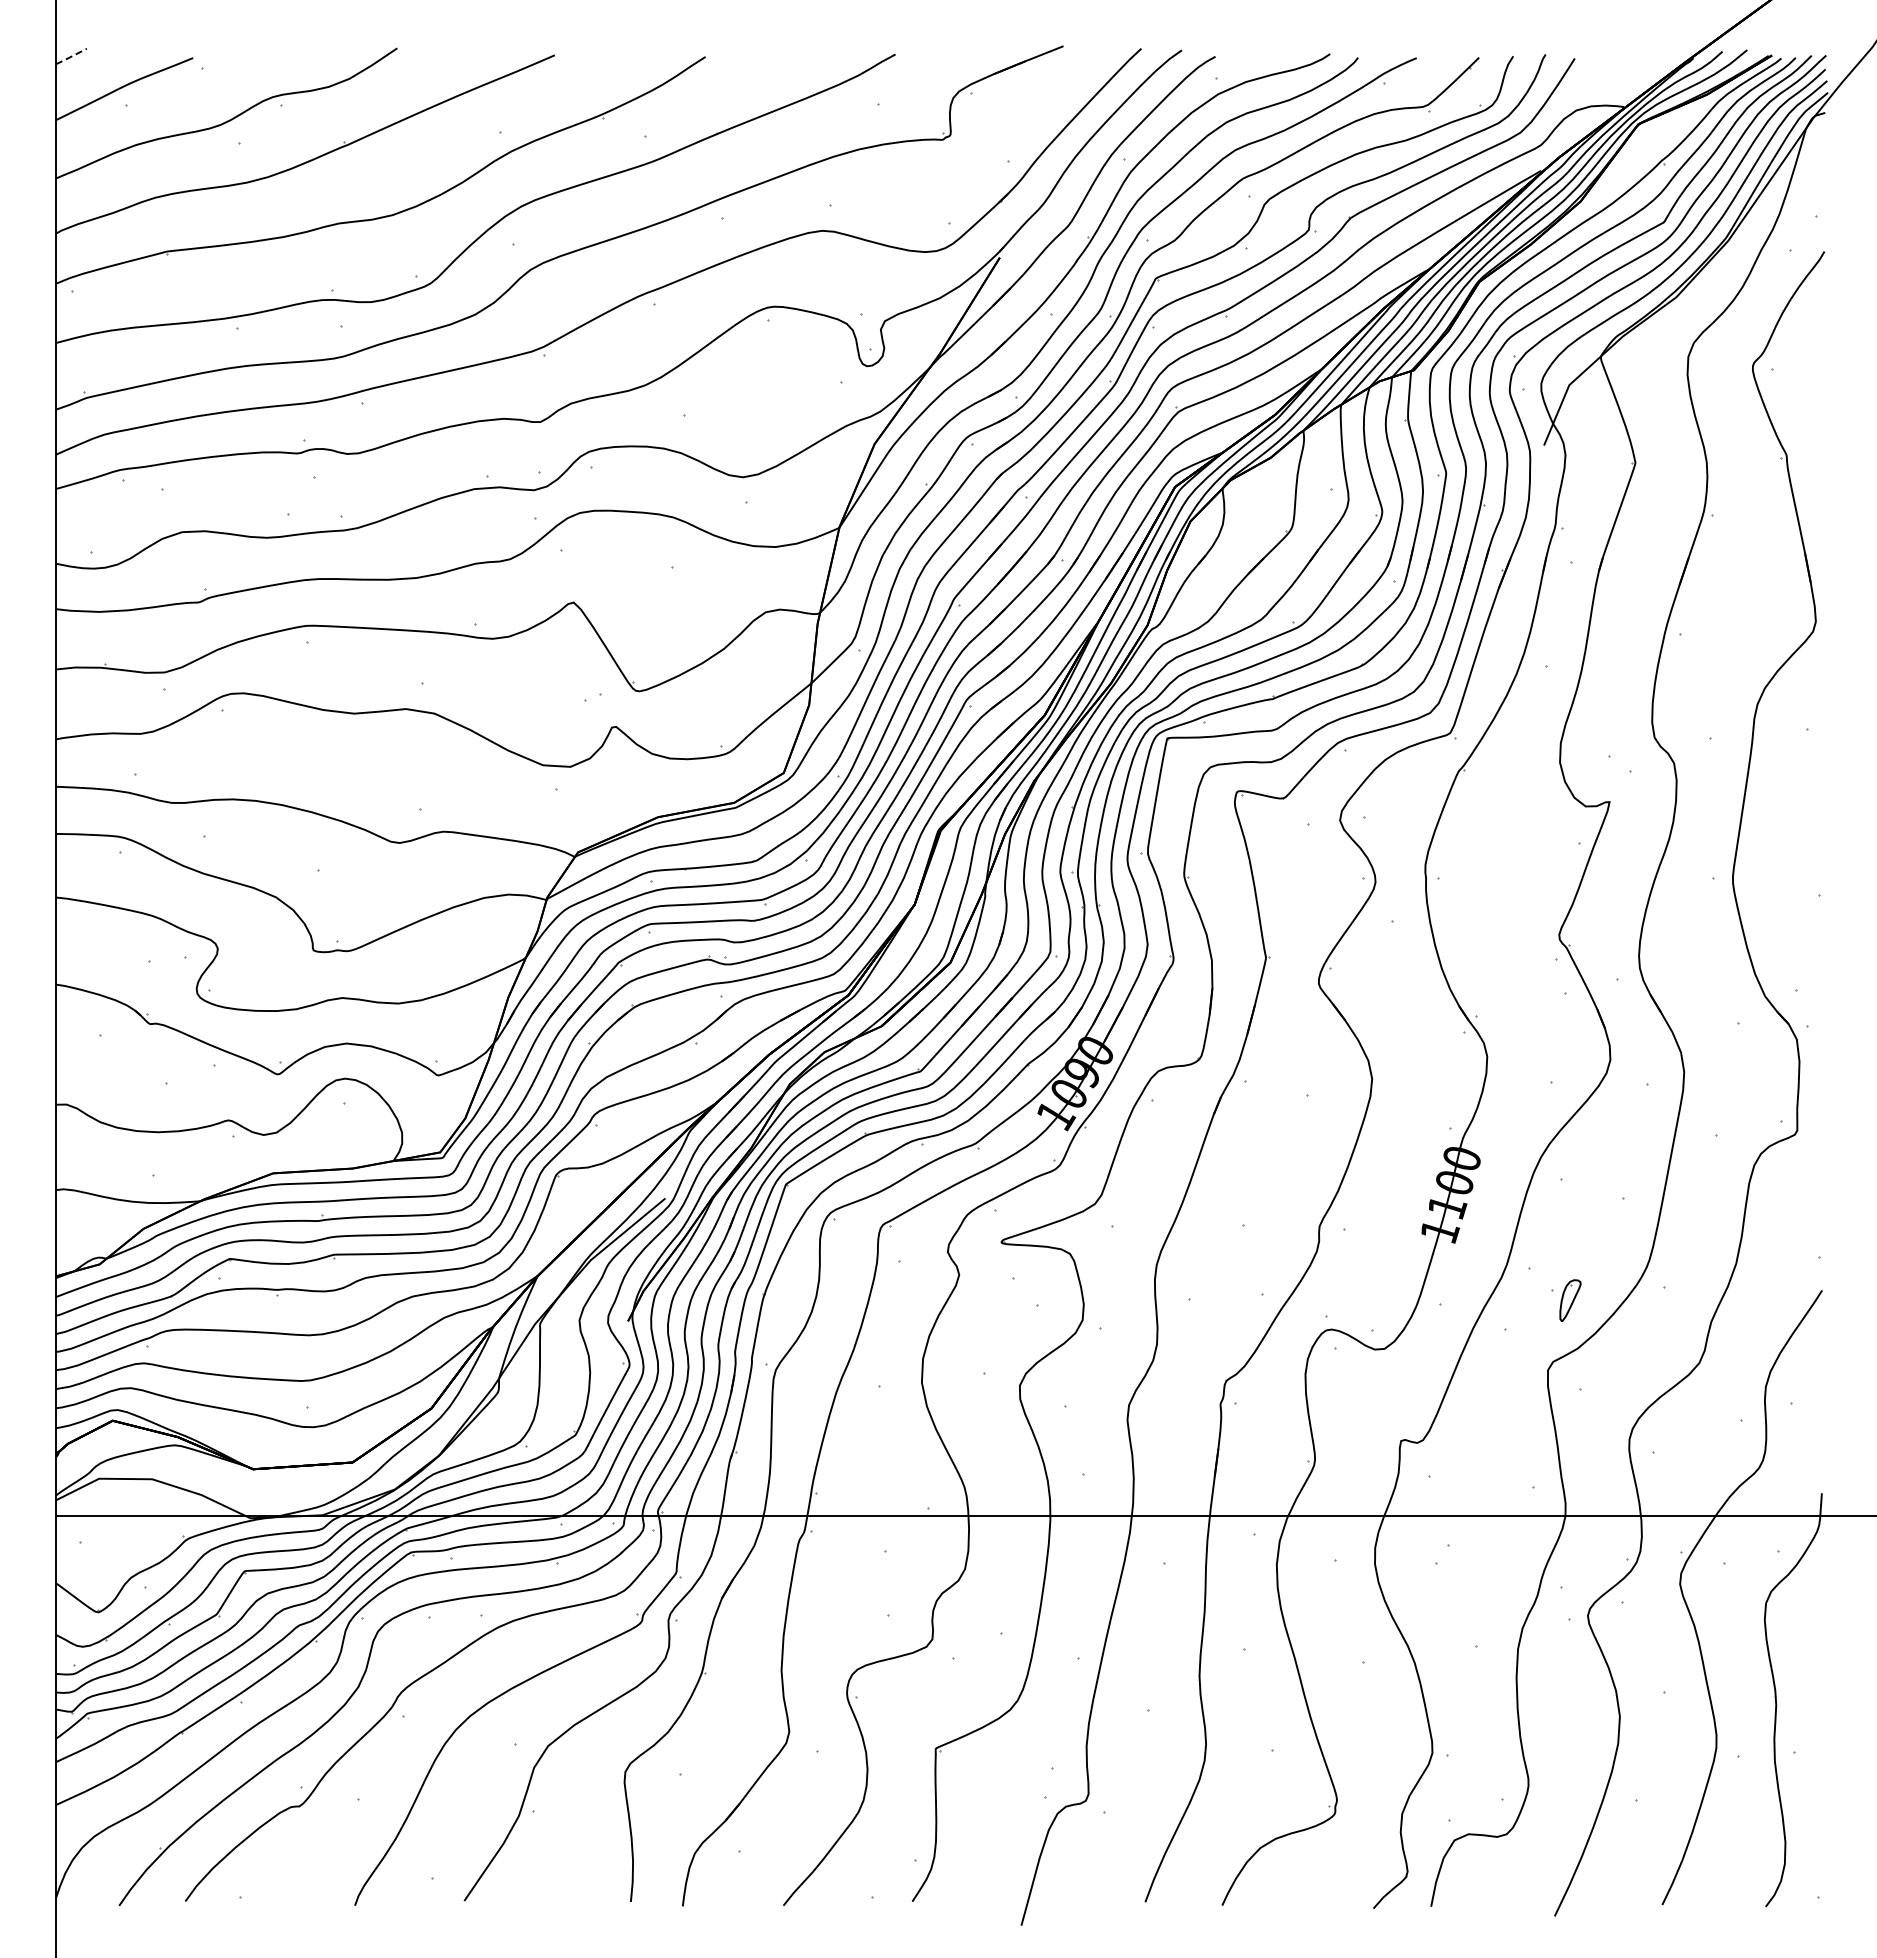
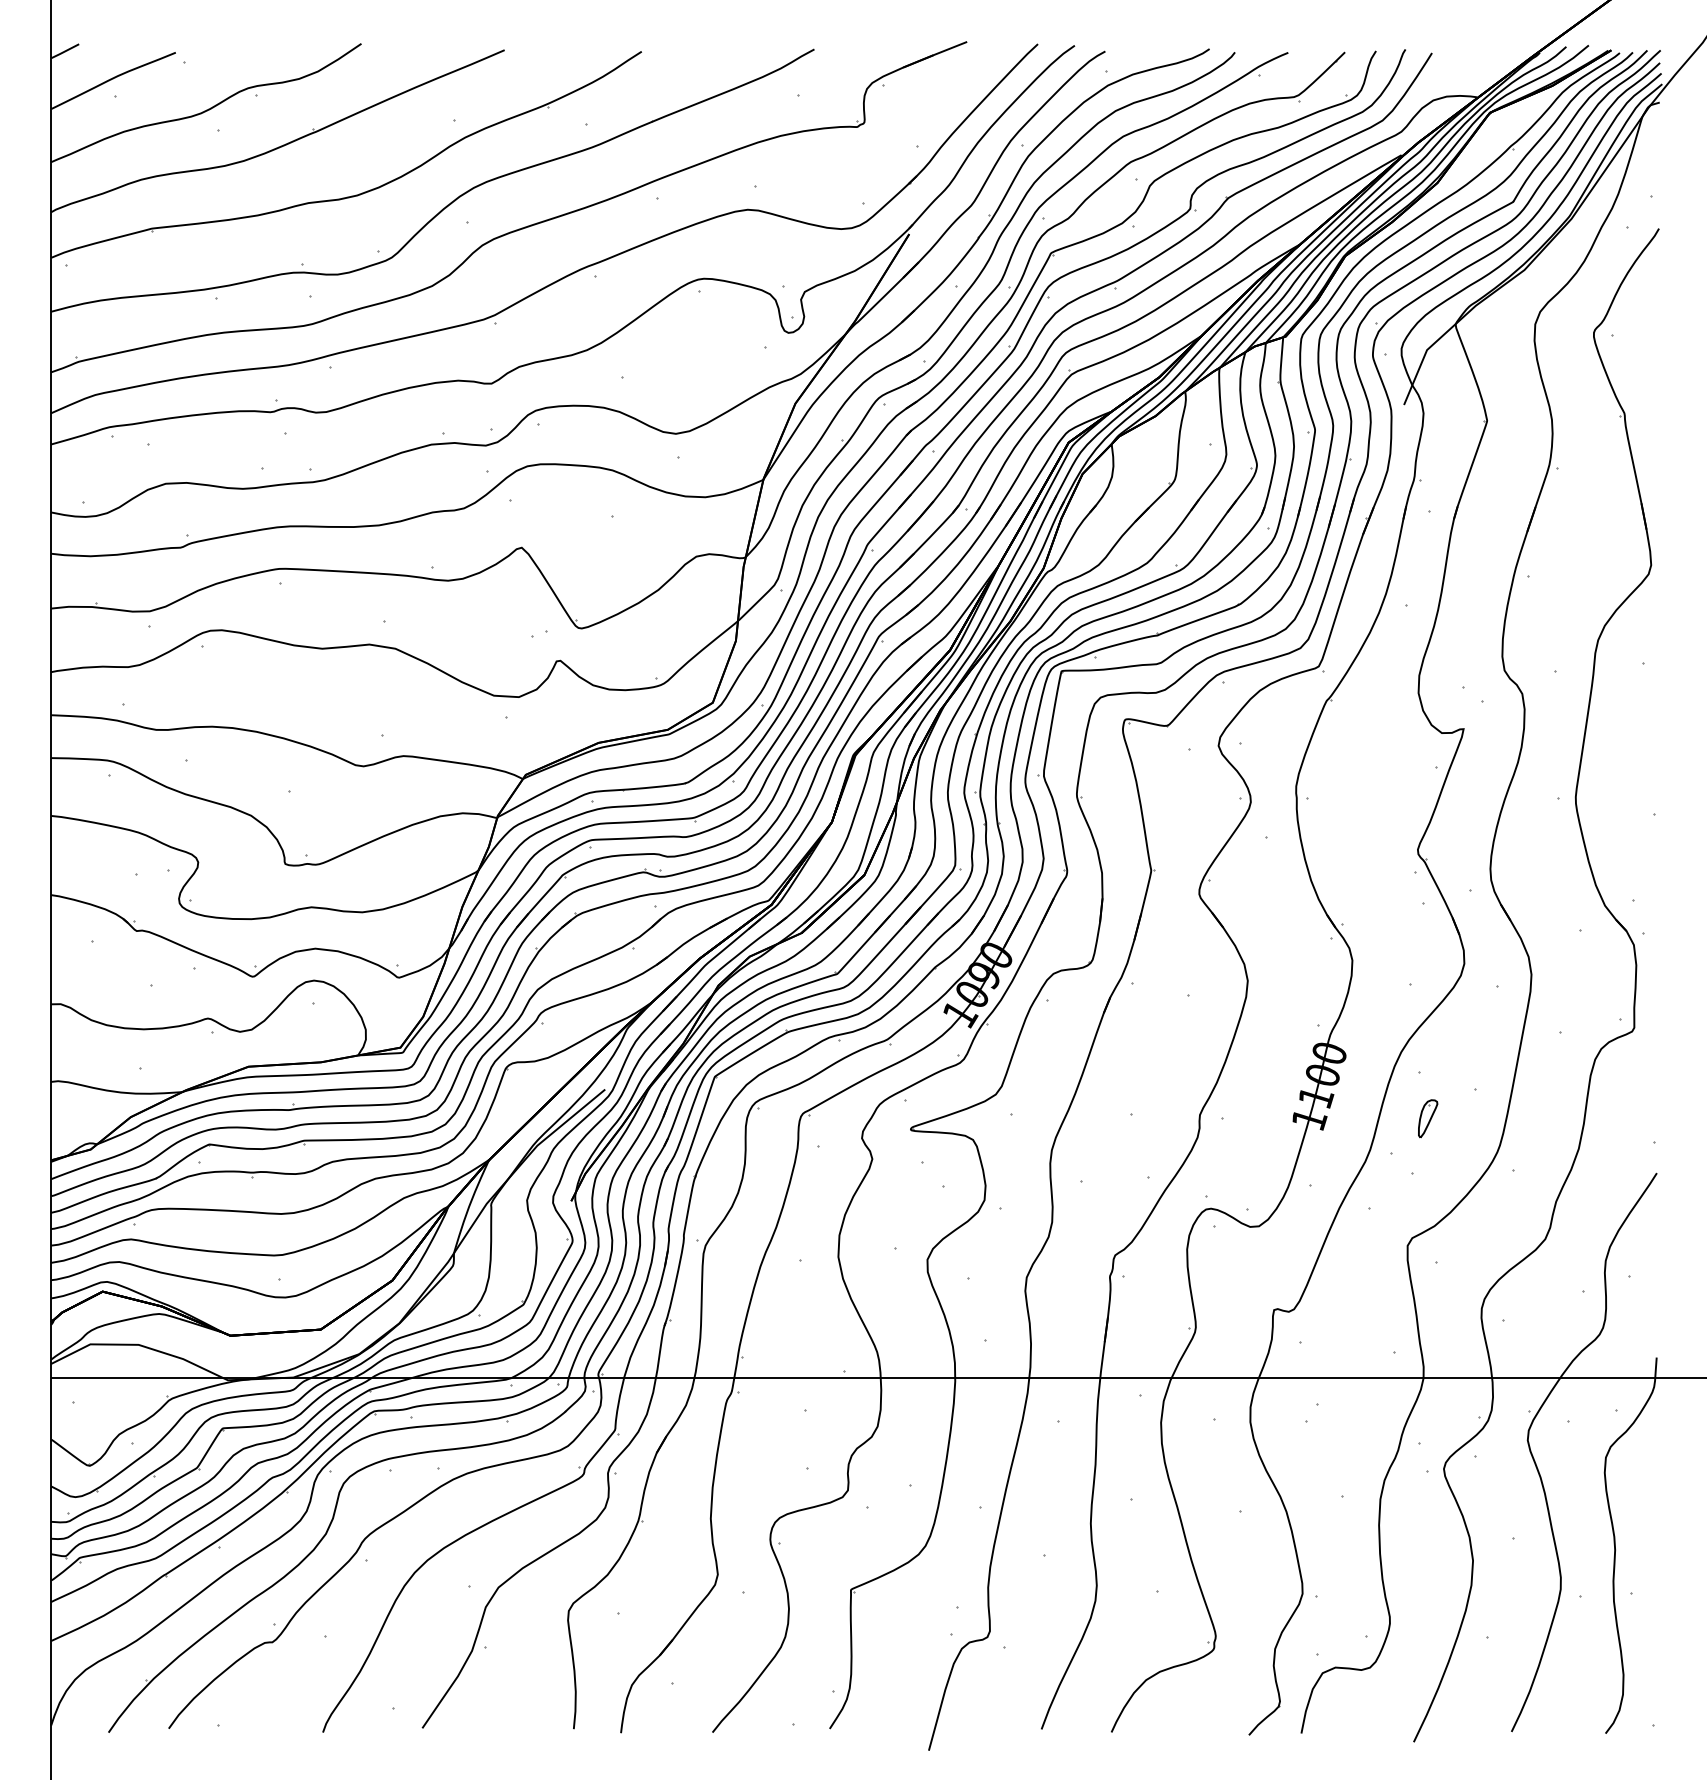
line: (71, 56) -> (65, 51), dashed -> solid
part: (1570, 1300) -> (1428, 1118), moved

